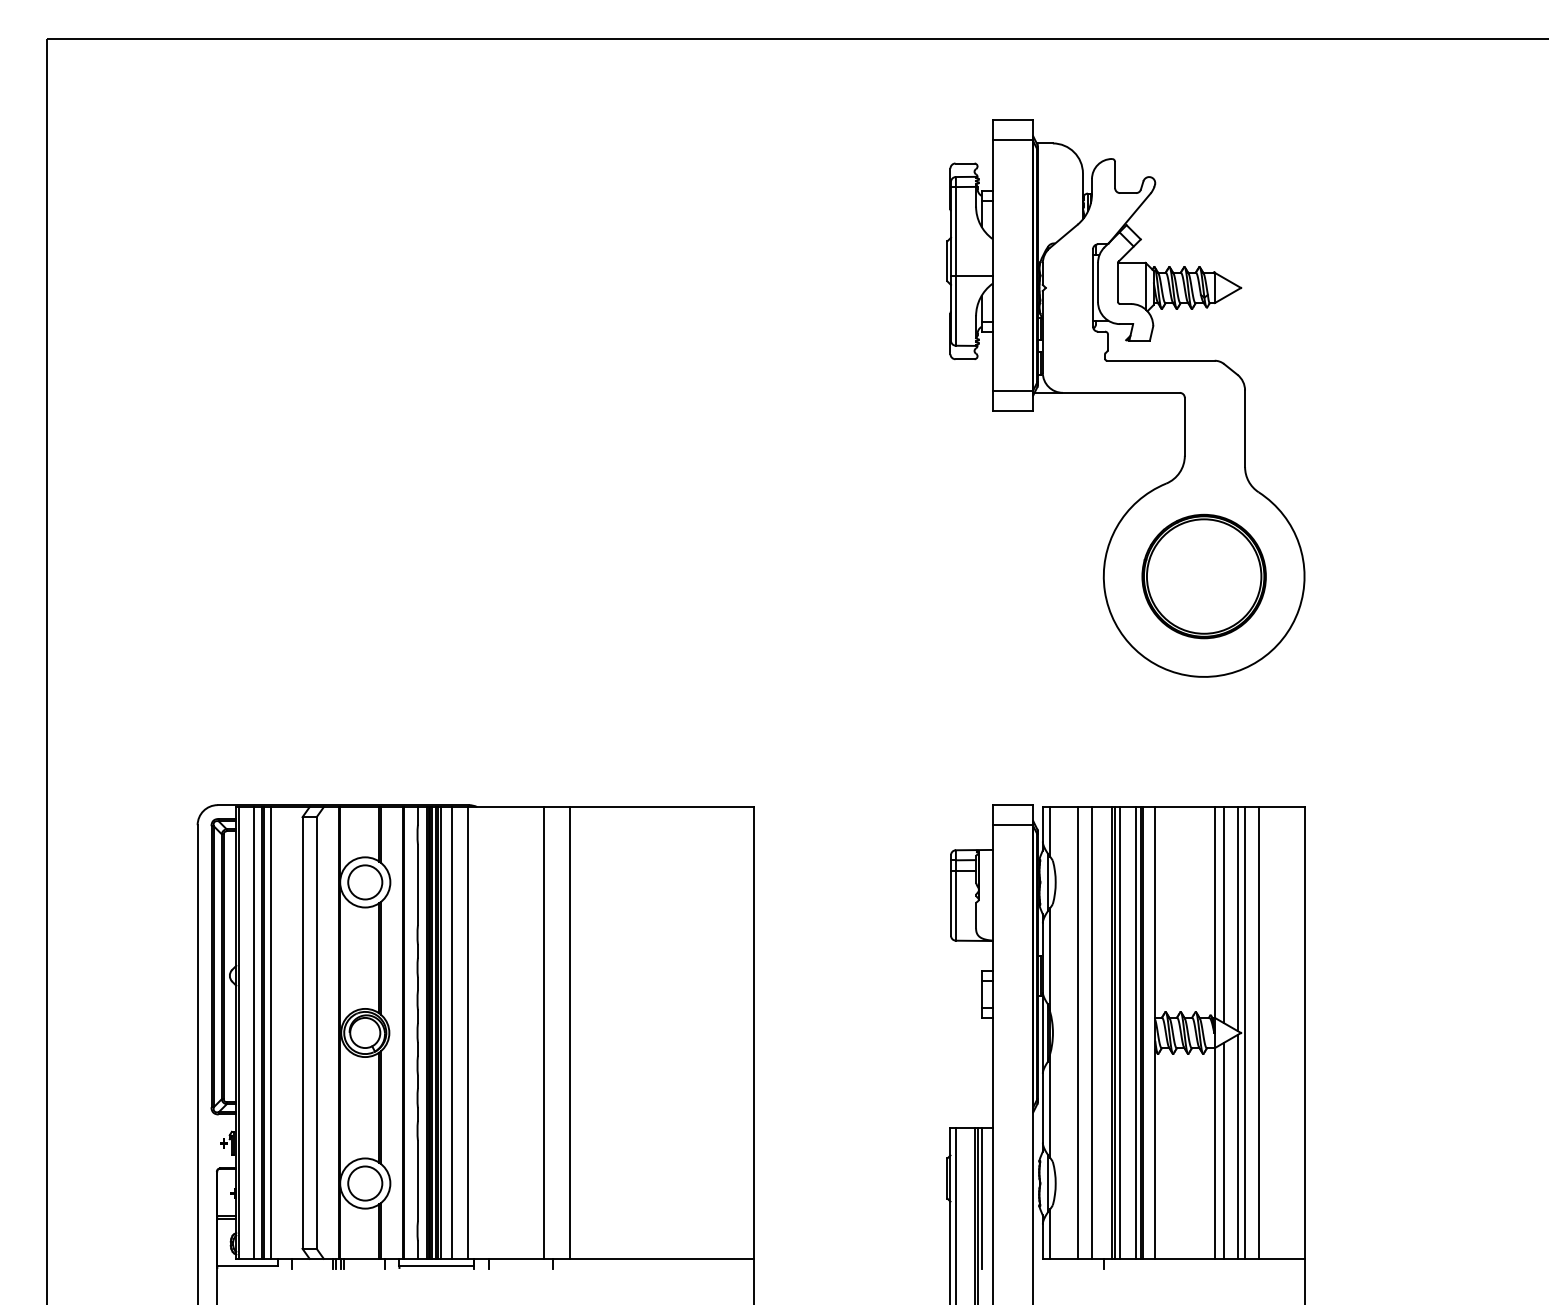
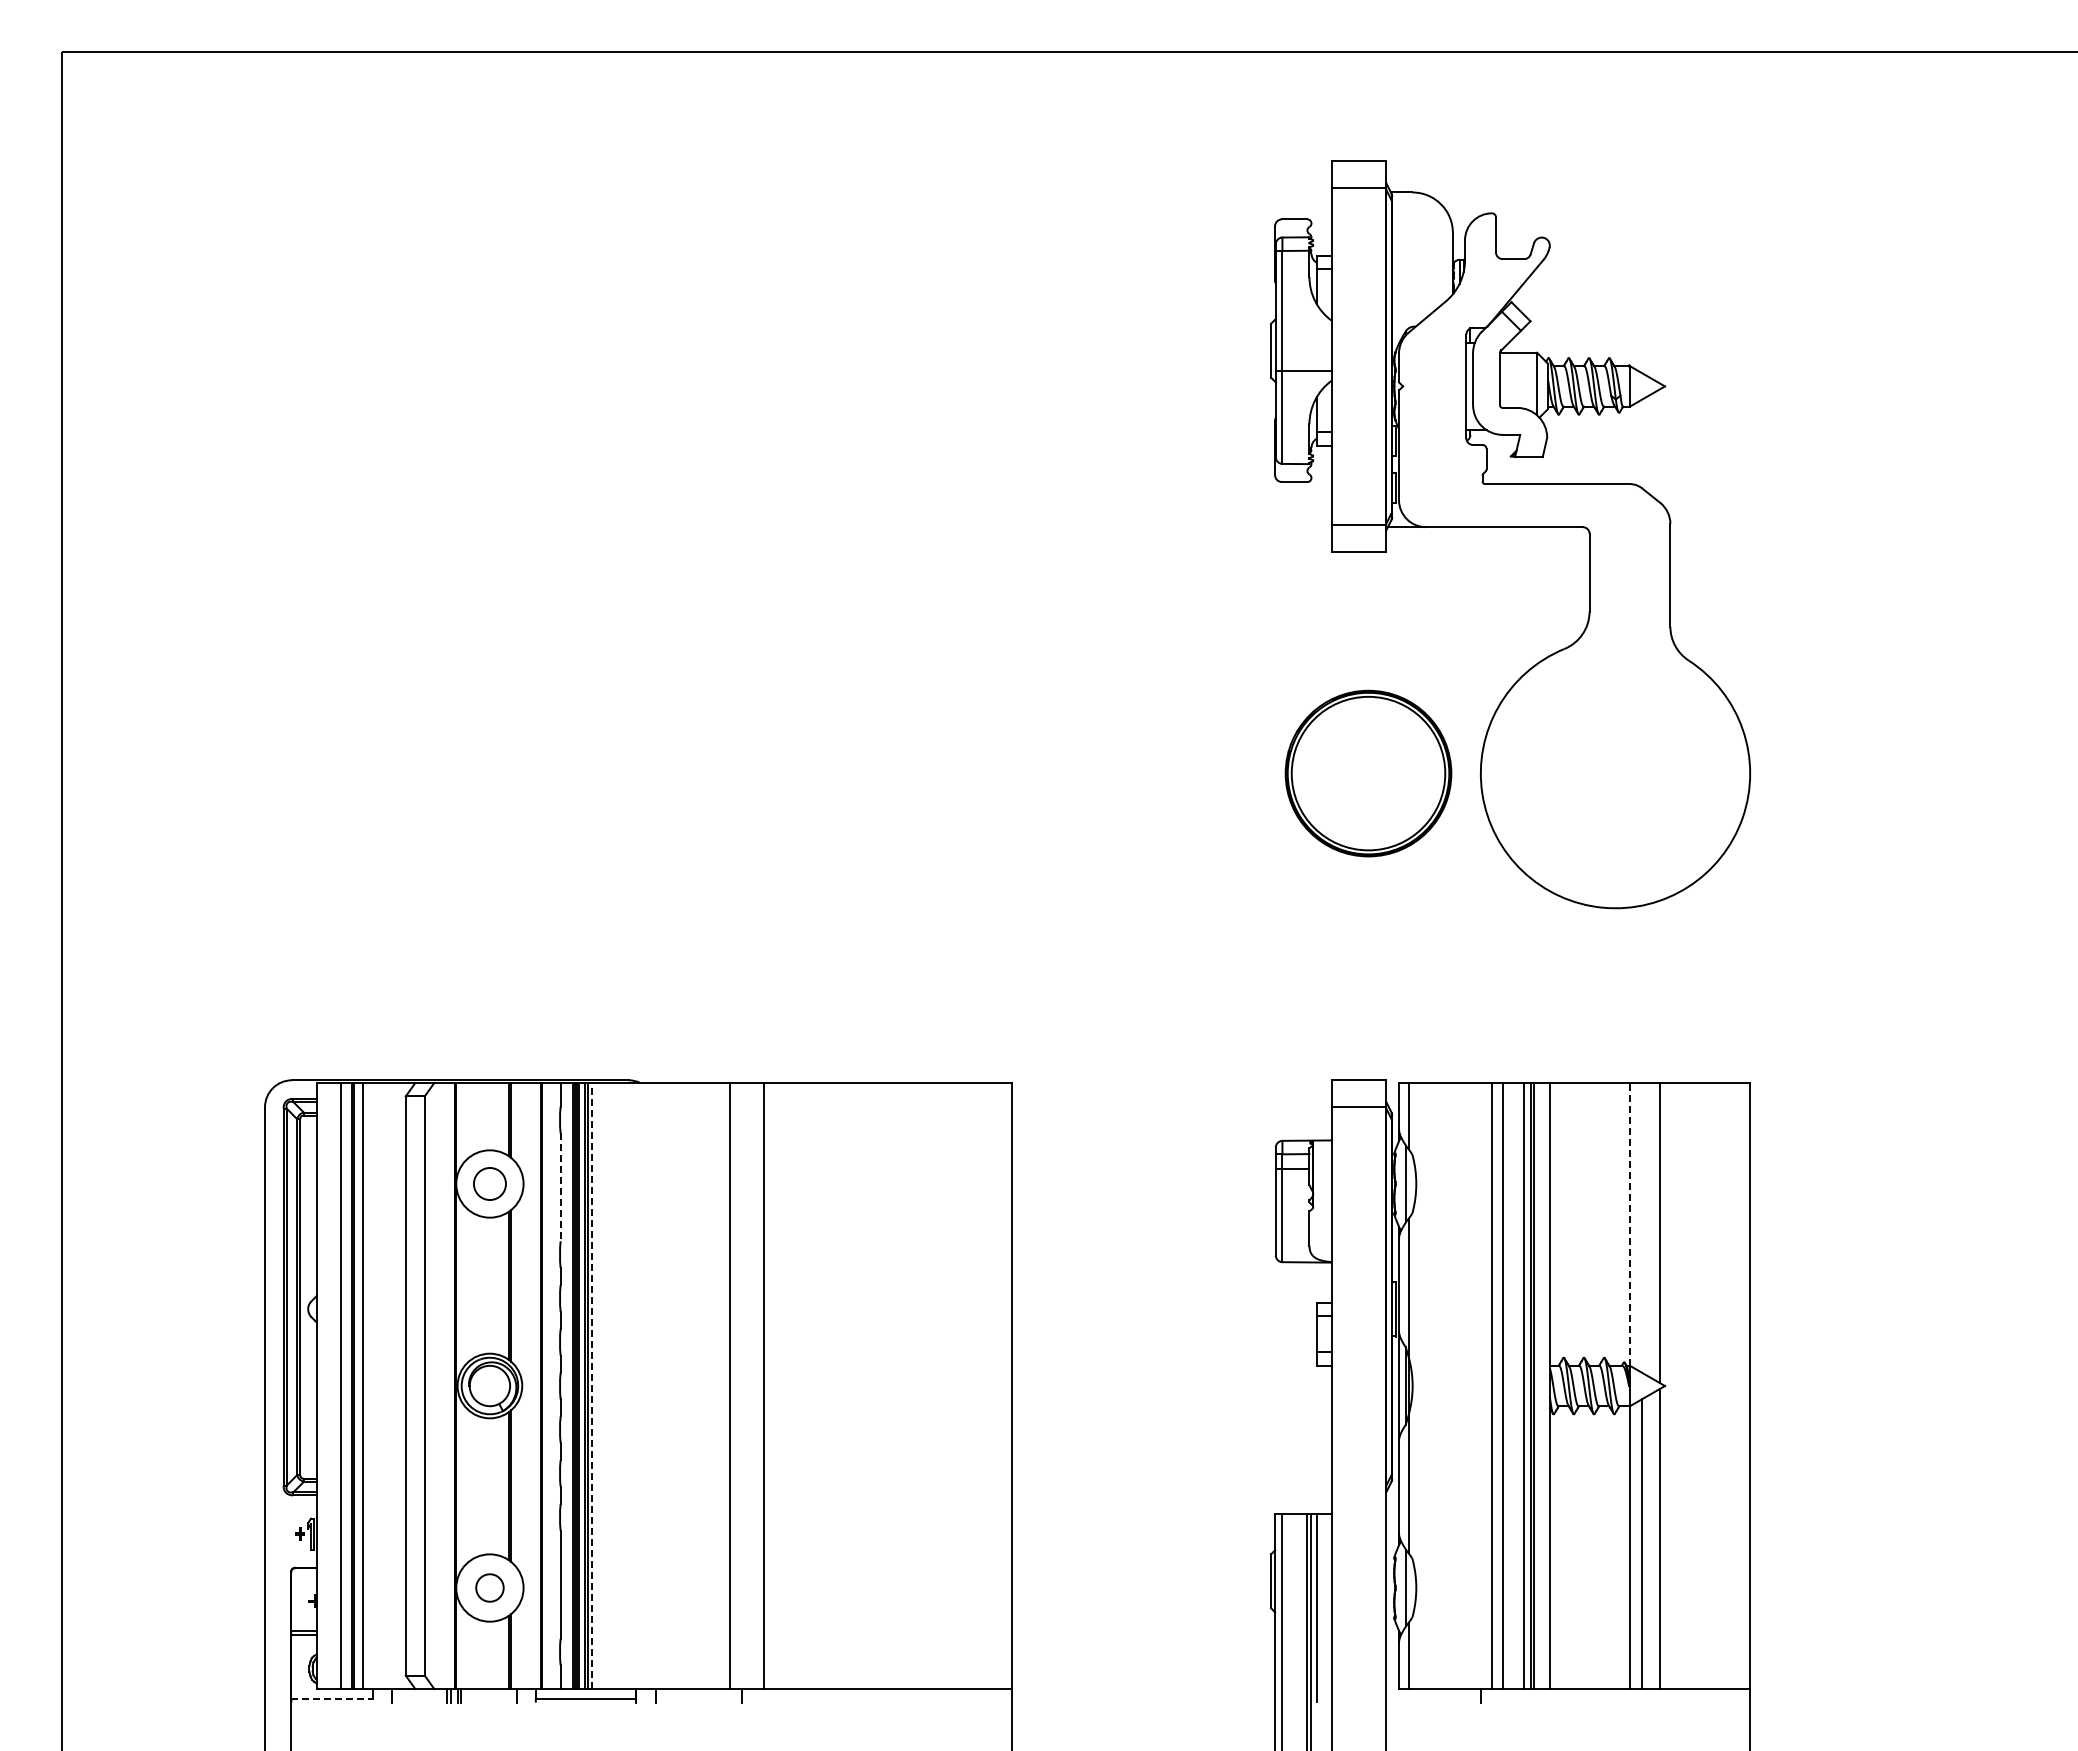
part: (1204, 576) -> (1368, 773), moved
circle: (364, 882) -> (489, 1183), size x0.7
line: (417, 885) -> (560, 1187), solid -> dashed
line: (1214, 911) -> (1629, 1223), solid -> dashed
line: (1224, 914) -> (1642, 1227), removed
line: (239, 1032) -> (320, 1385), removed
line: (441, 1032) -> (592, 1385), solid -> dashed
line: (452, 1032) -> (606, 1385), removed
line: (467, 1032) -> (627, 1385), removed
line: (1077, 1033) -> (1445, 1386), removed
line: (1092, 1033) -> (1465, 1386), removed
line: (1114, 1033) -> (1495, 1386), removed
line: (1245, 1033) -> (1670, 1386), removed
line: (1258, 1033) -> (1688, 1386), removed
circle: (364, 1183) -> (489, 1587), size x0.6
line: (247, 1265) -> (332, 1698), solid -> dashed

